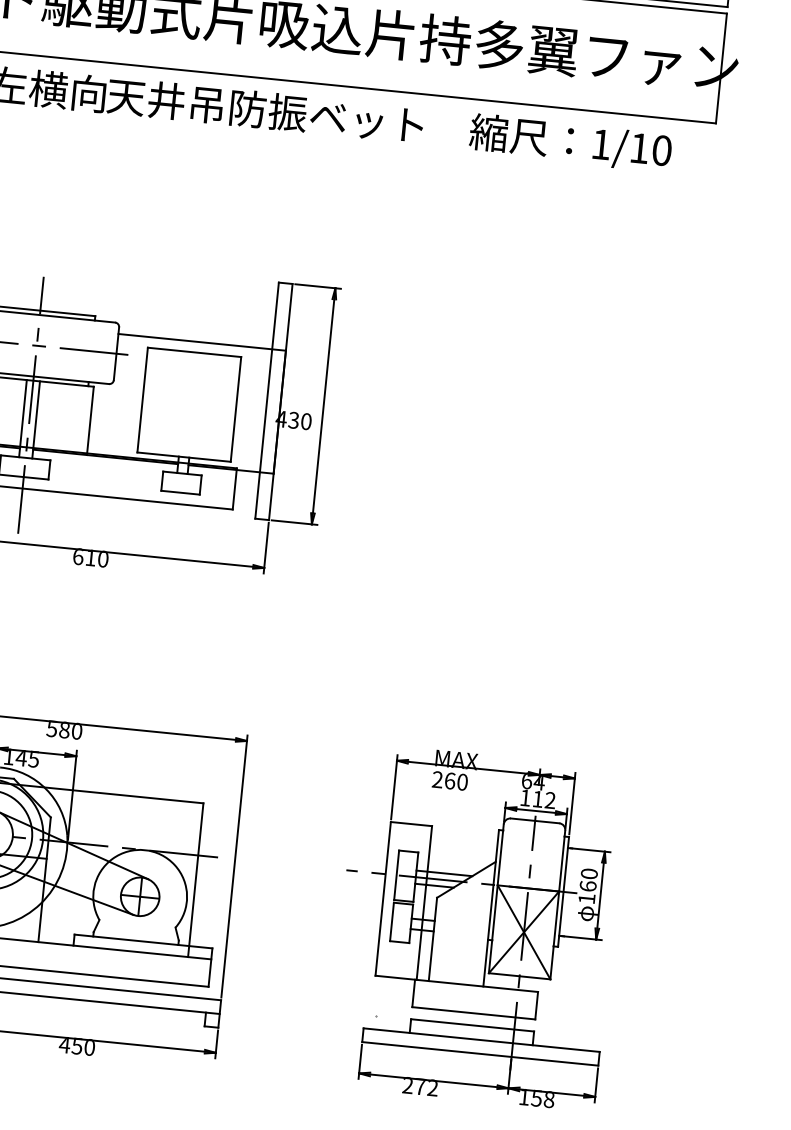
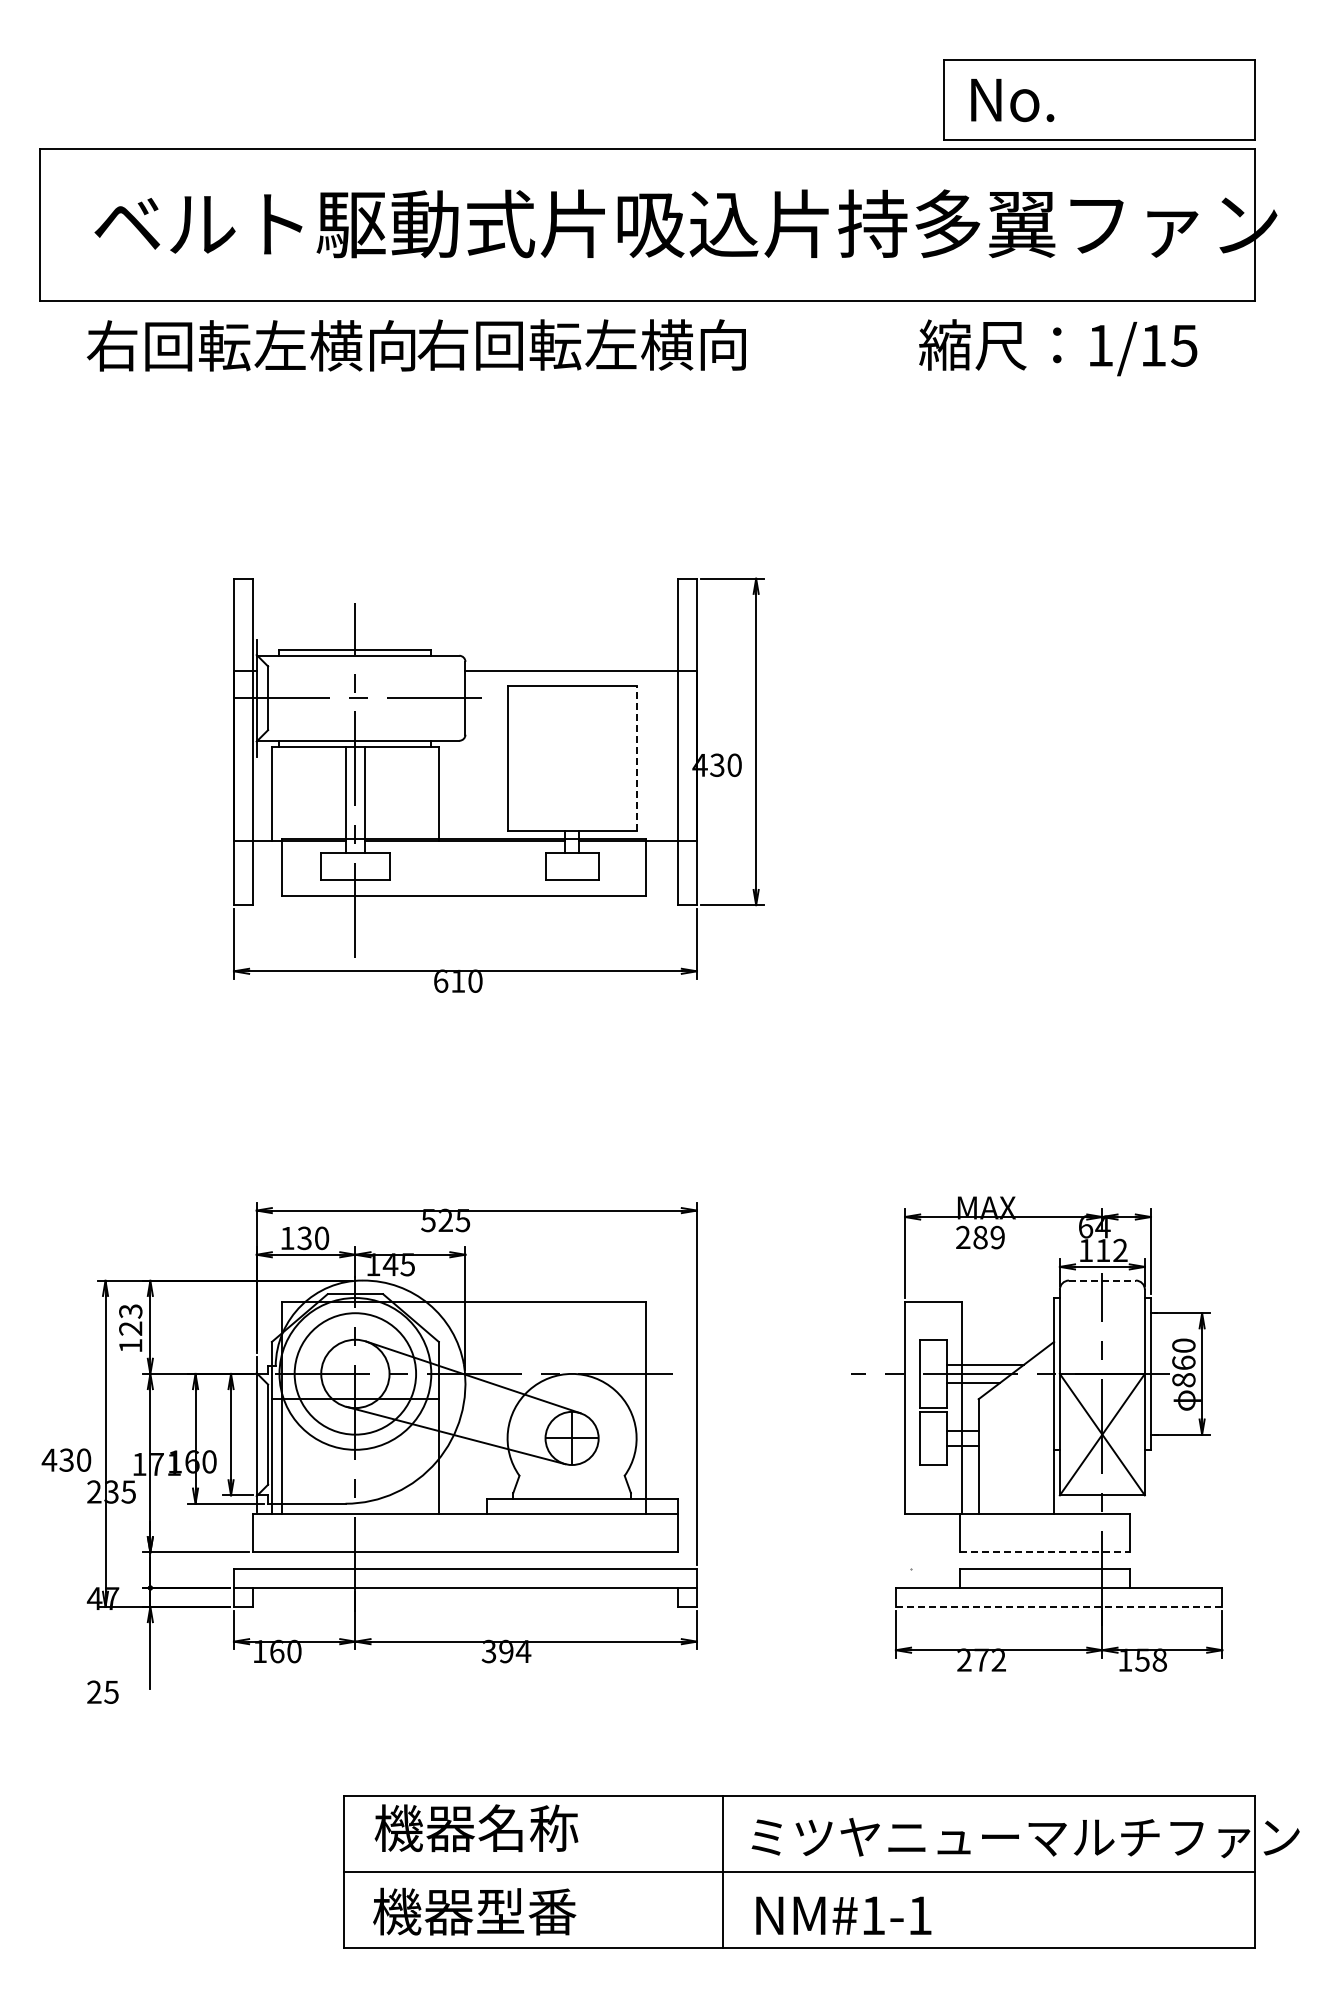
text: (264, 110) -> (635, 345), 天井吊防振ベット -> 右回転左横向
text: (662, 150) -> (1184, 345), 1/10 -> 1/15
line: (235, 408) -> (636, 757), solid -> dashed
text: (70, 730) -> (454, 1220), 580 -> 525
text: (455, 781) -> (988, 1237), 260 -> 289
line: (535, 820) -> (1102, 1280), solid -> dashed
text: (586, 899) -> (1183, 1380), 160 -> 860
line: (474, 1013) -> (1045, 1552), solid -> dashed
text: (77, 1046) -> (506, 1651), 450 -> 394
line: (480, 1053) -> (1059, 1606), solid -> dashed

